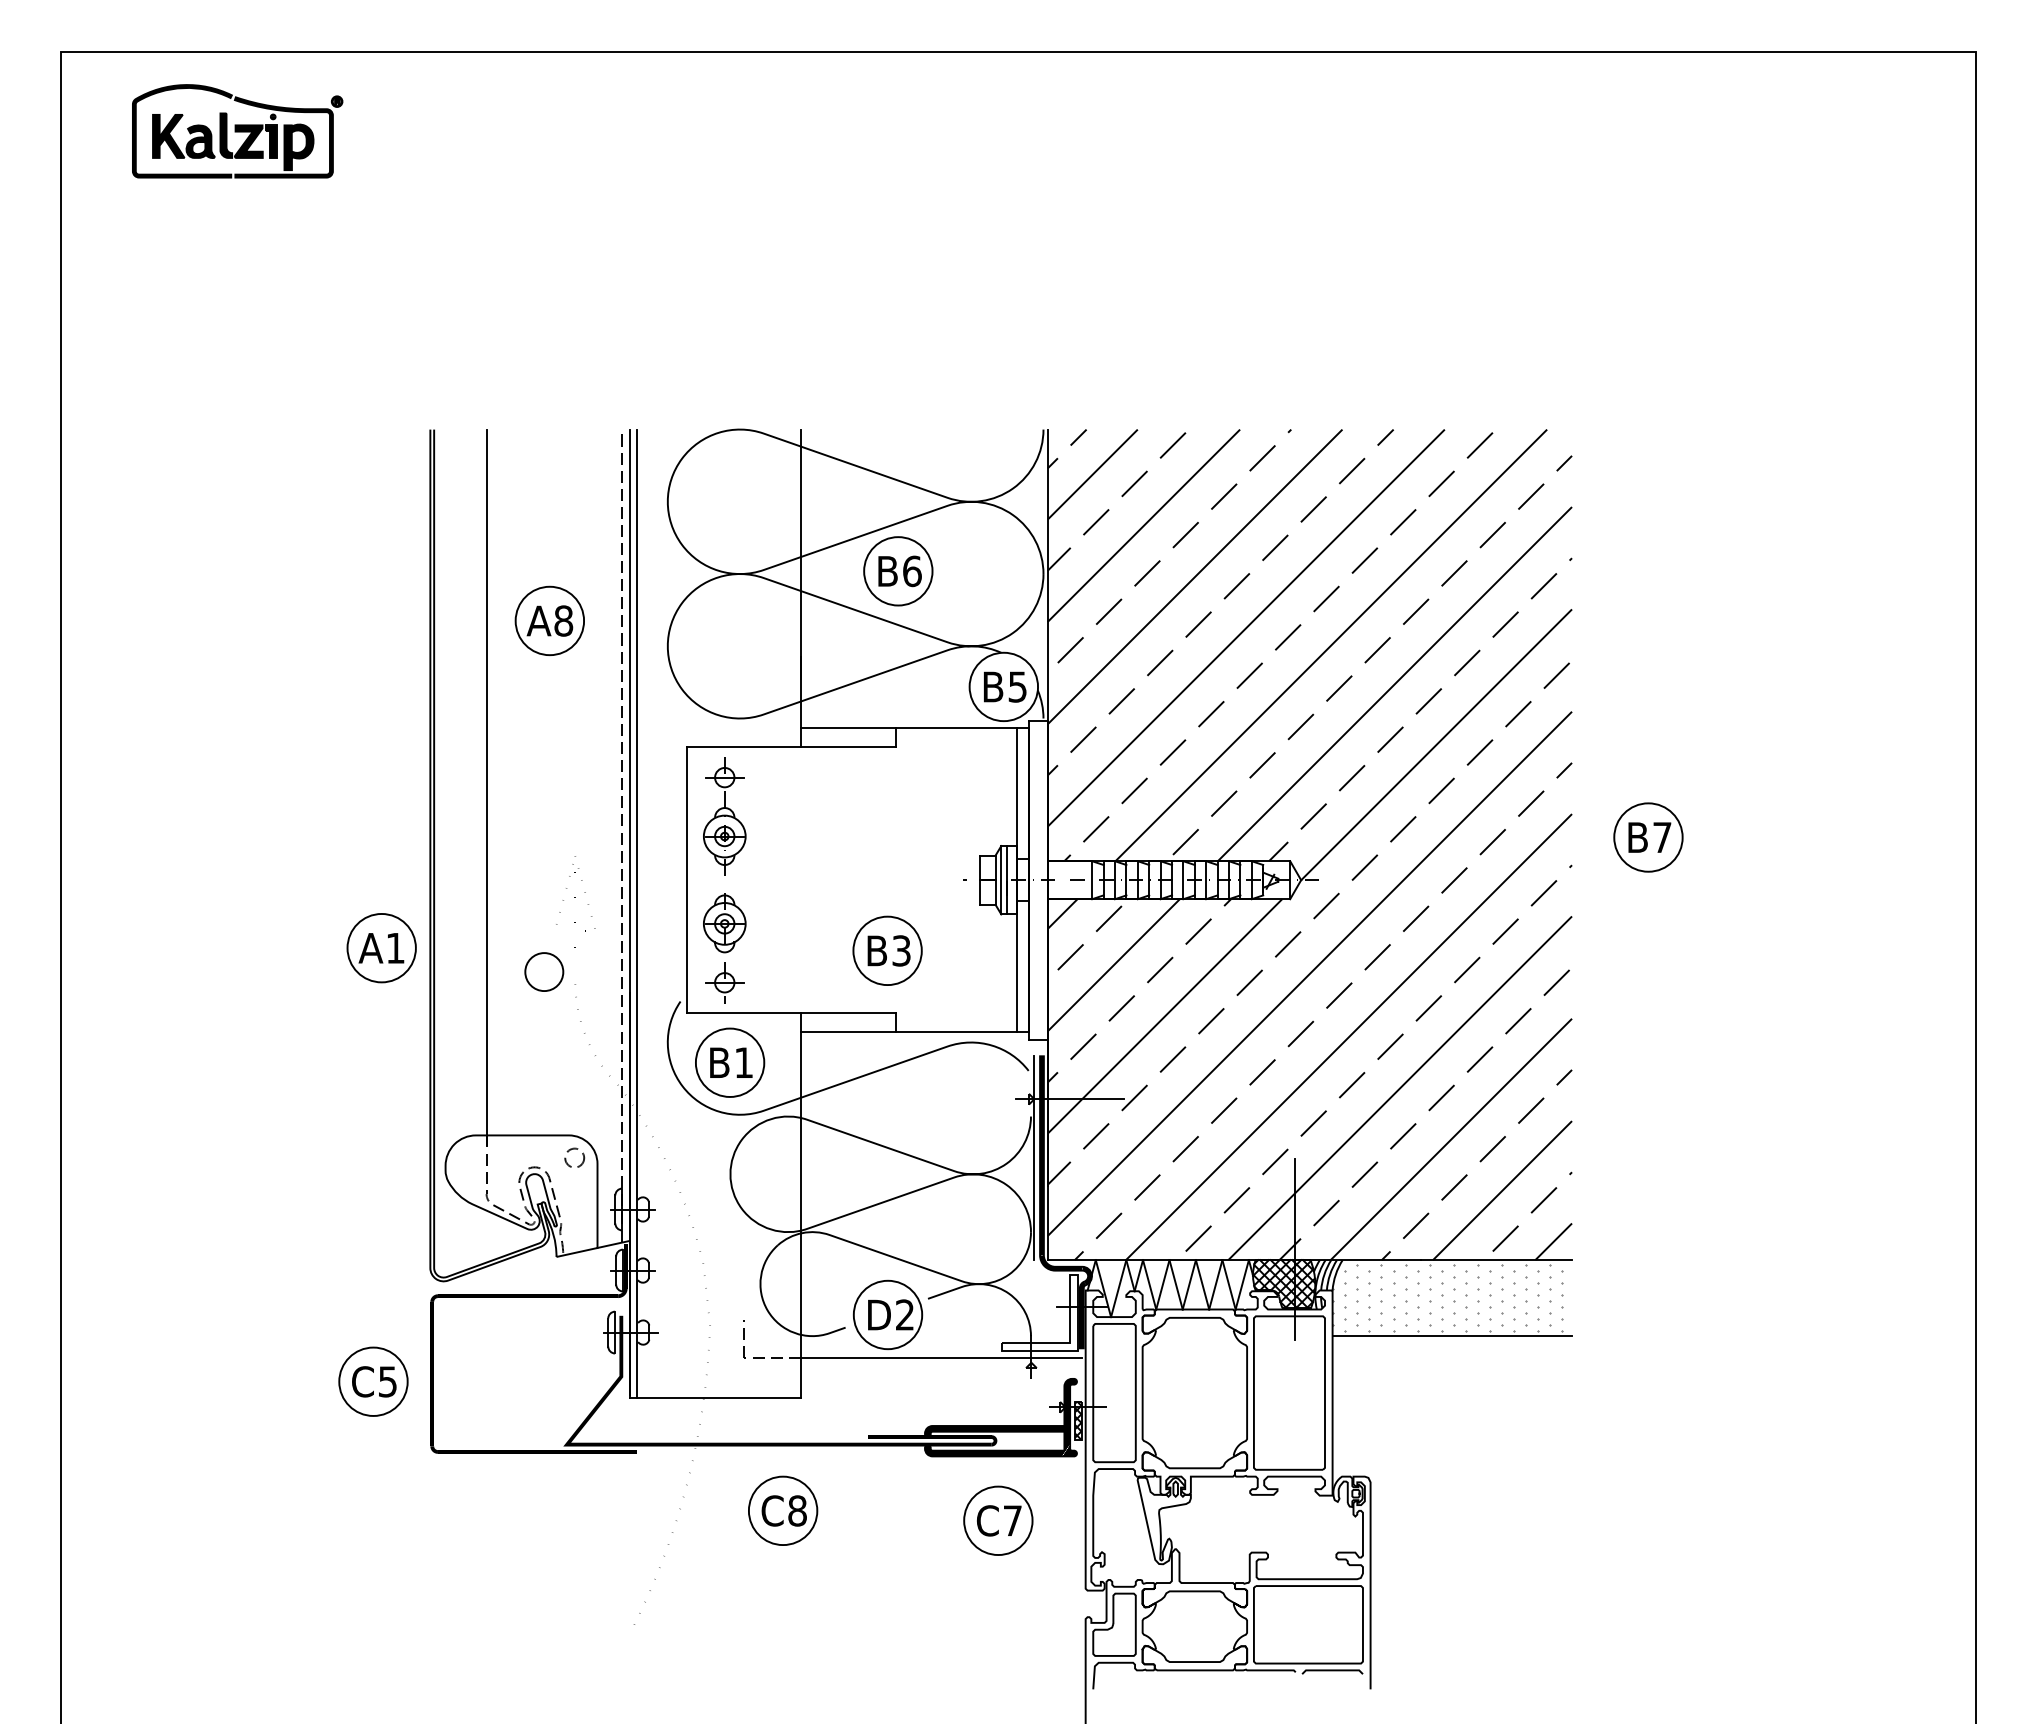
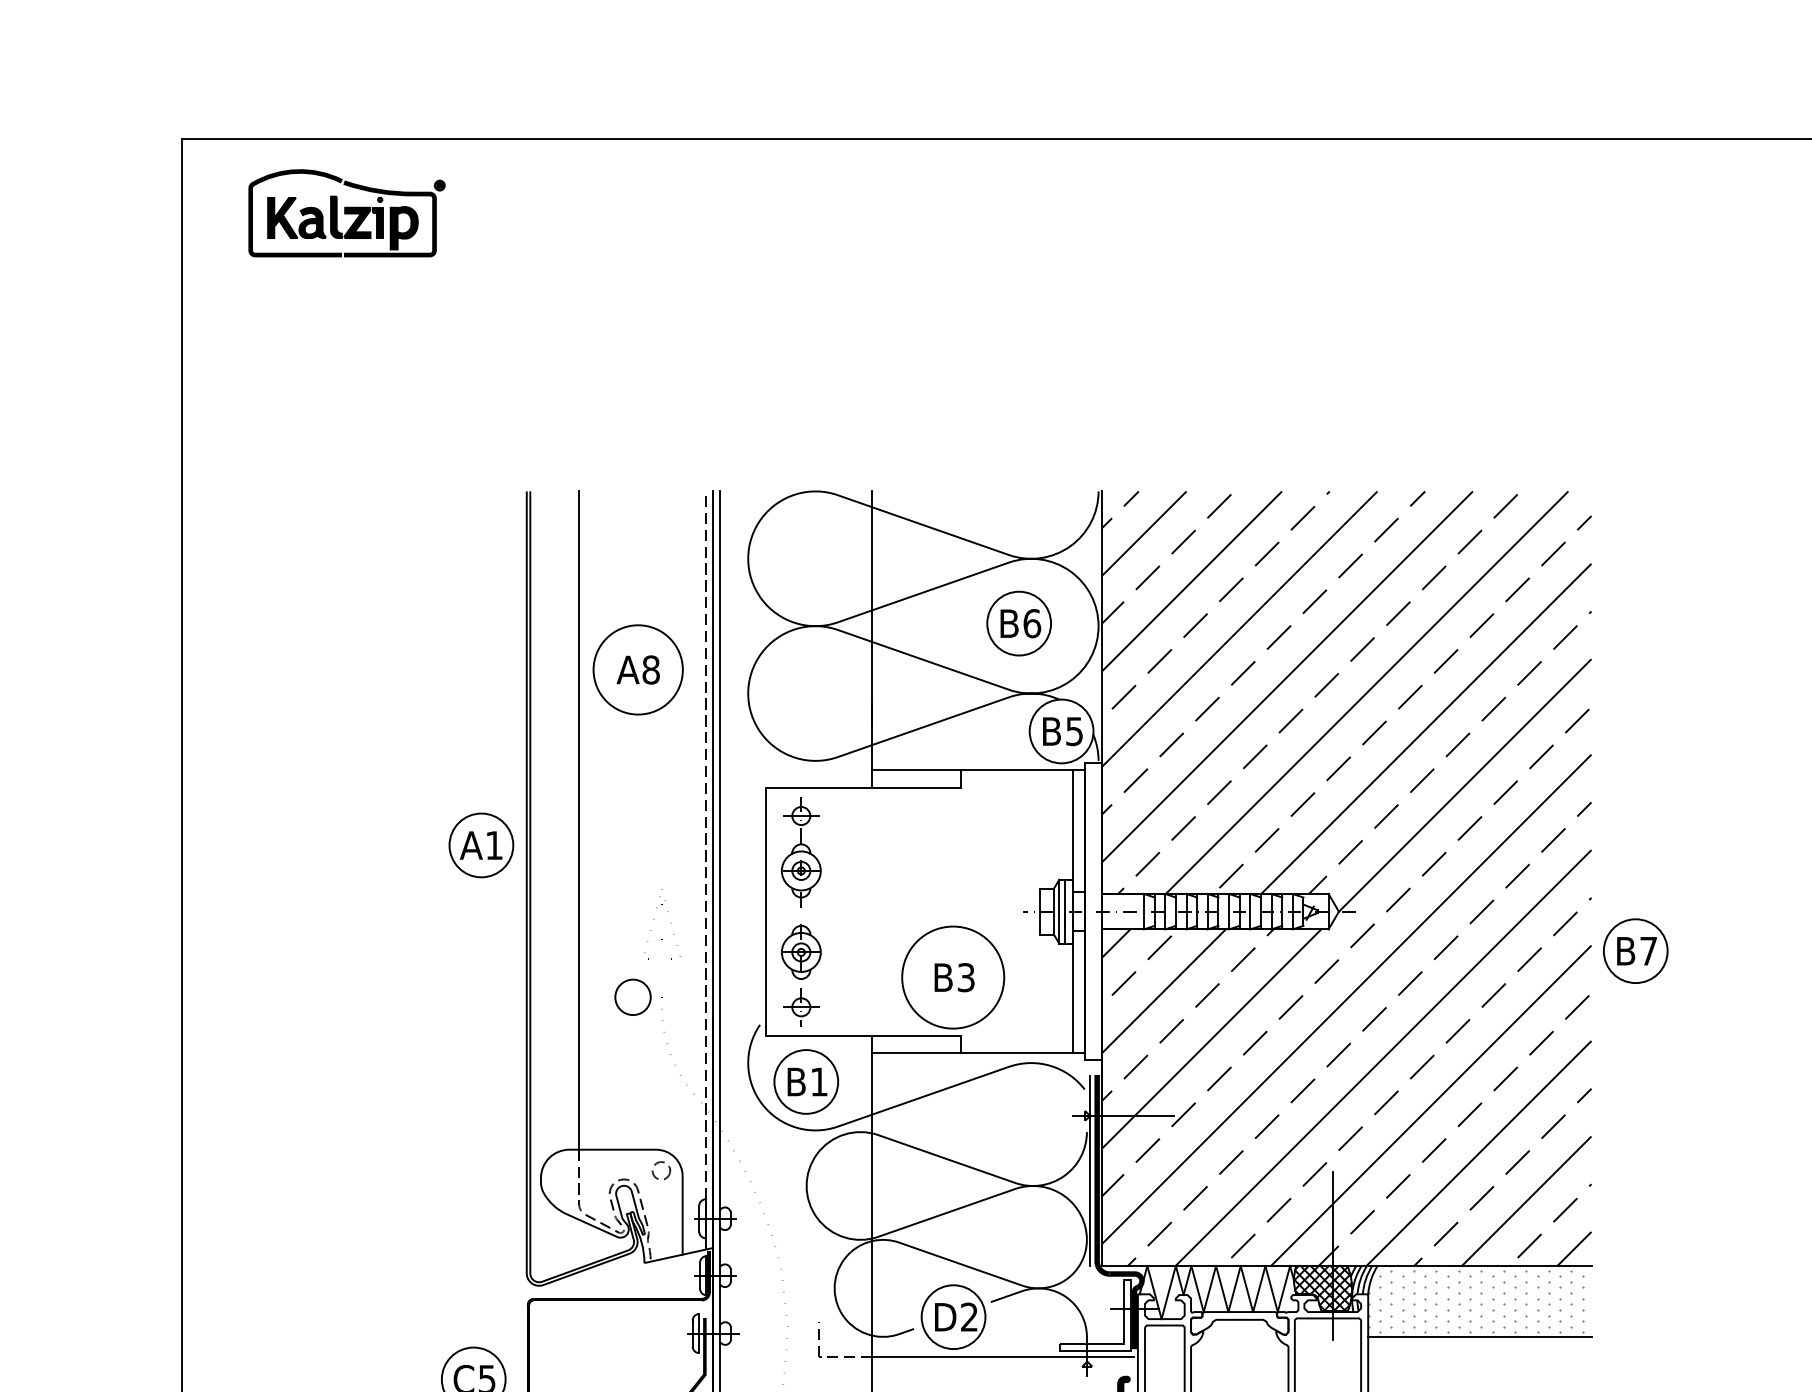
part: (898, 571) -> (1019, 623), moved
circle: (549, 620) -> (637, 669), size x1.4
part: (1648, 837) -> (1635, 951), moved
part: (381, 948) -> (481, 845), moved
circle: (887, 950) -> (953, 977), size x1.6

